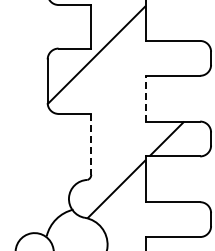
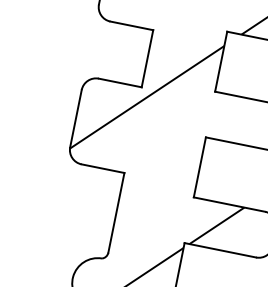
line: (145, 98) -> (199, 167), dashed -> solid
line: (91, 144) -> (116, 213), dashed -> solid

